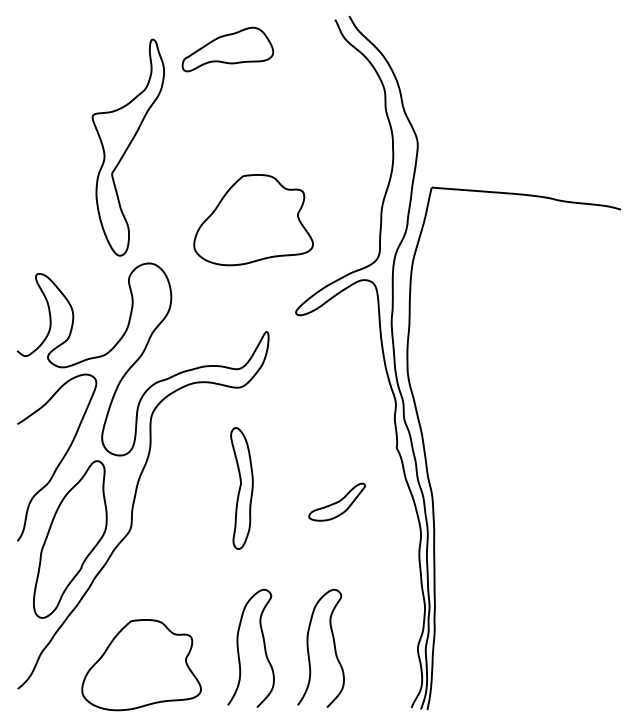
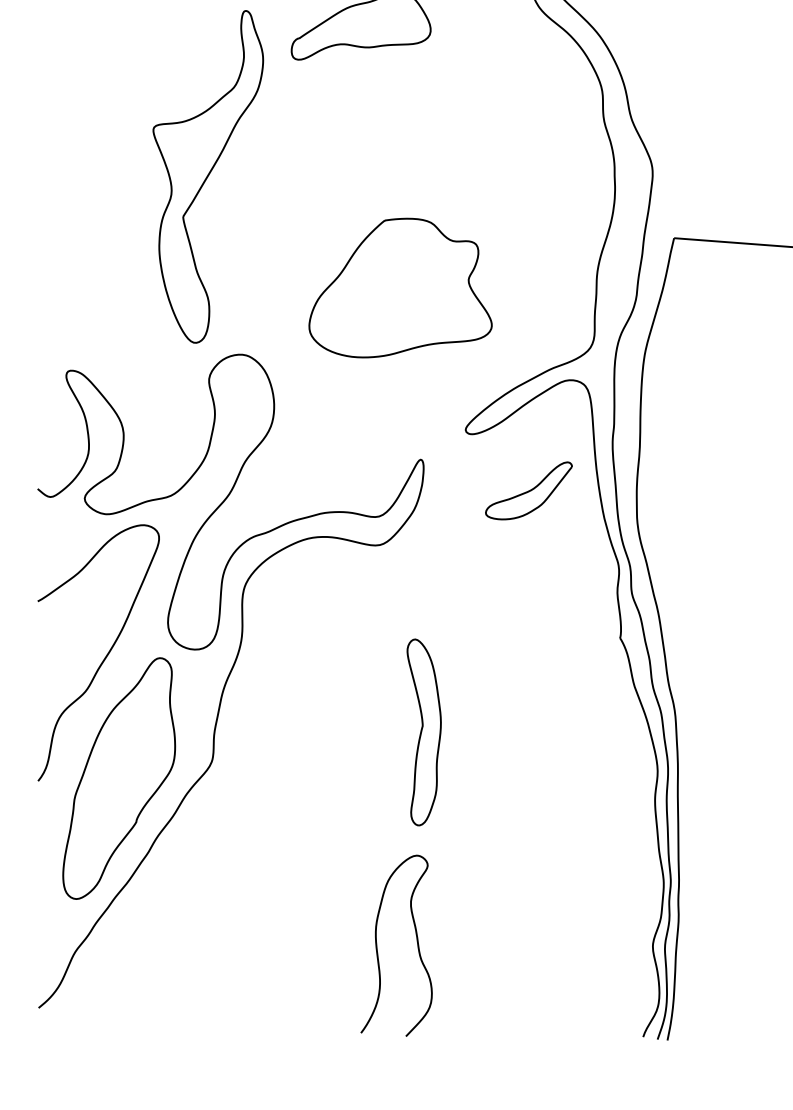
part: (241, 488) -> (423, 732), moved
part: (337, 501) -> (529, 489), moved
curve: (309, 651) -> (486, 950), removed
part: (141, 665) -> (228, 971), removed

